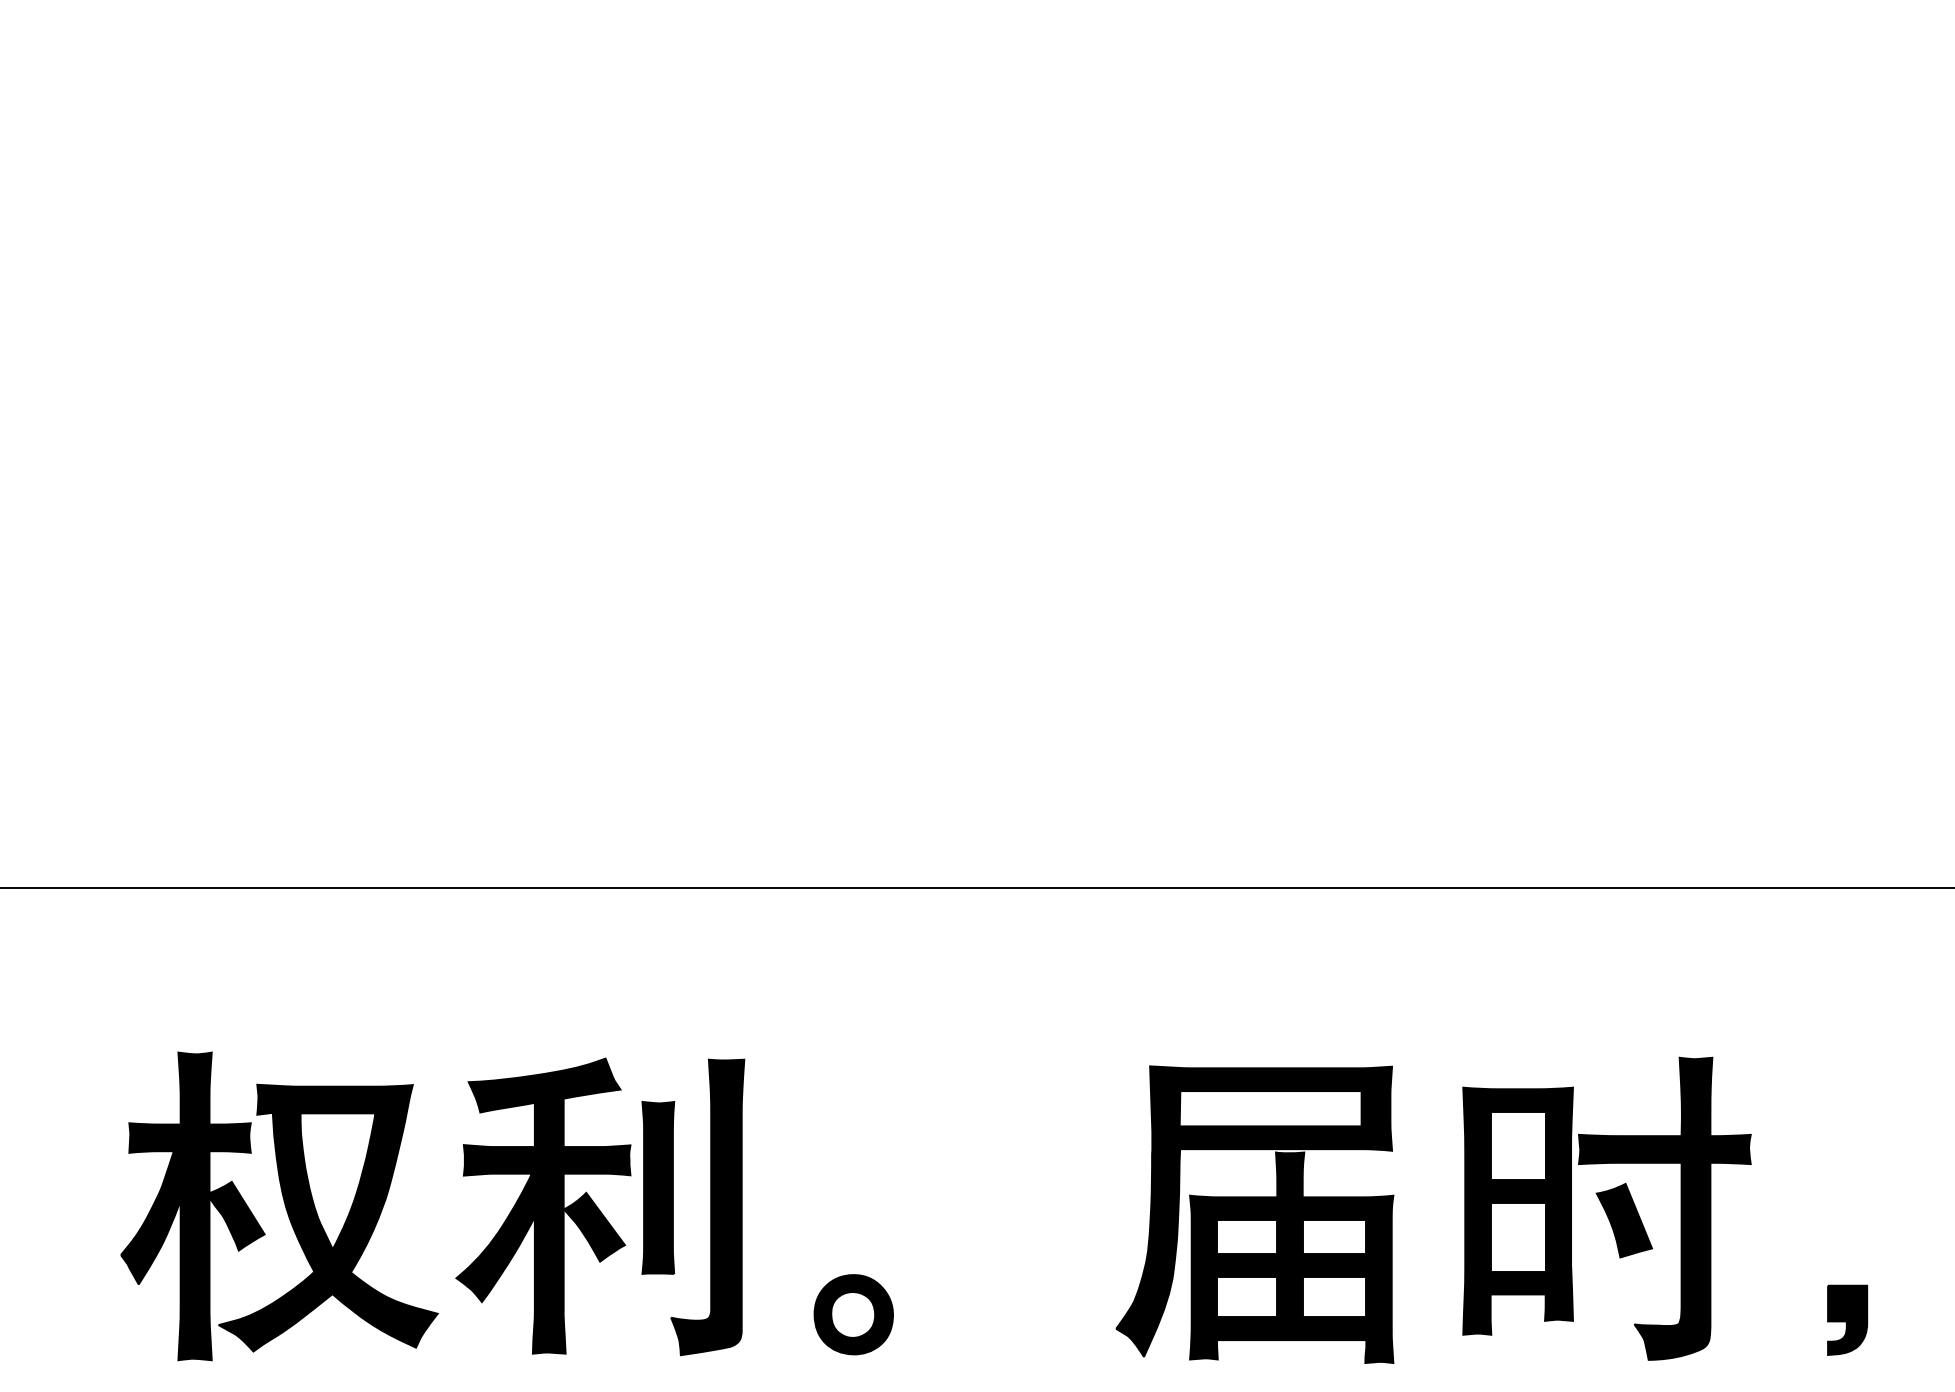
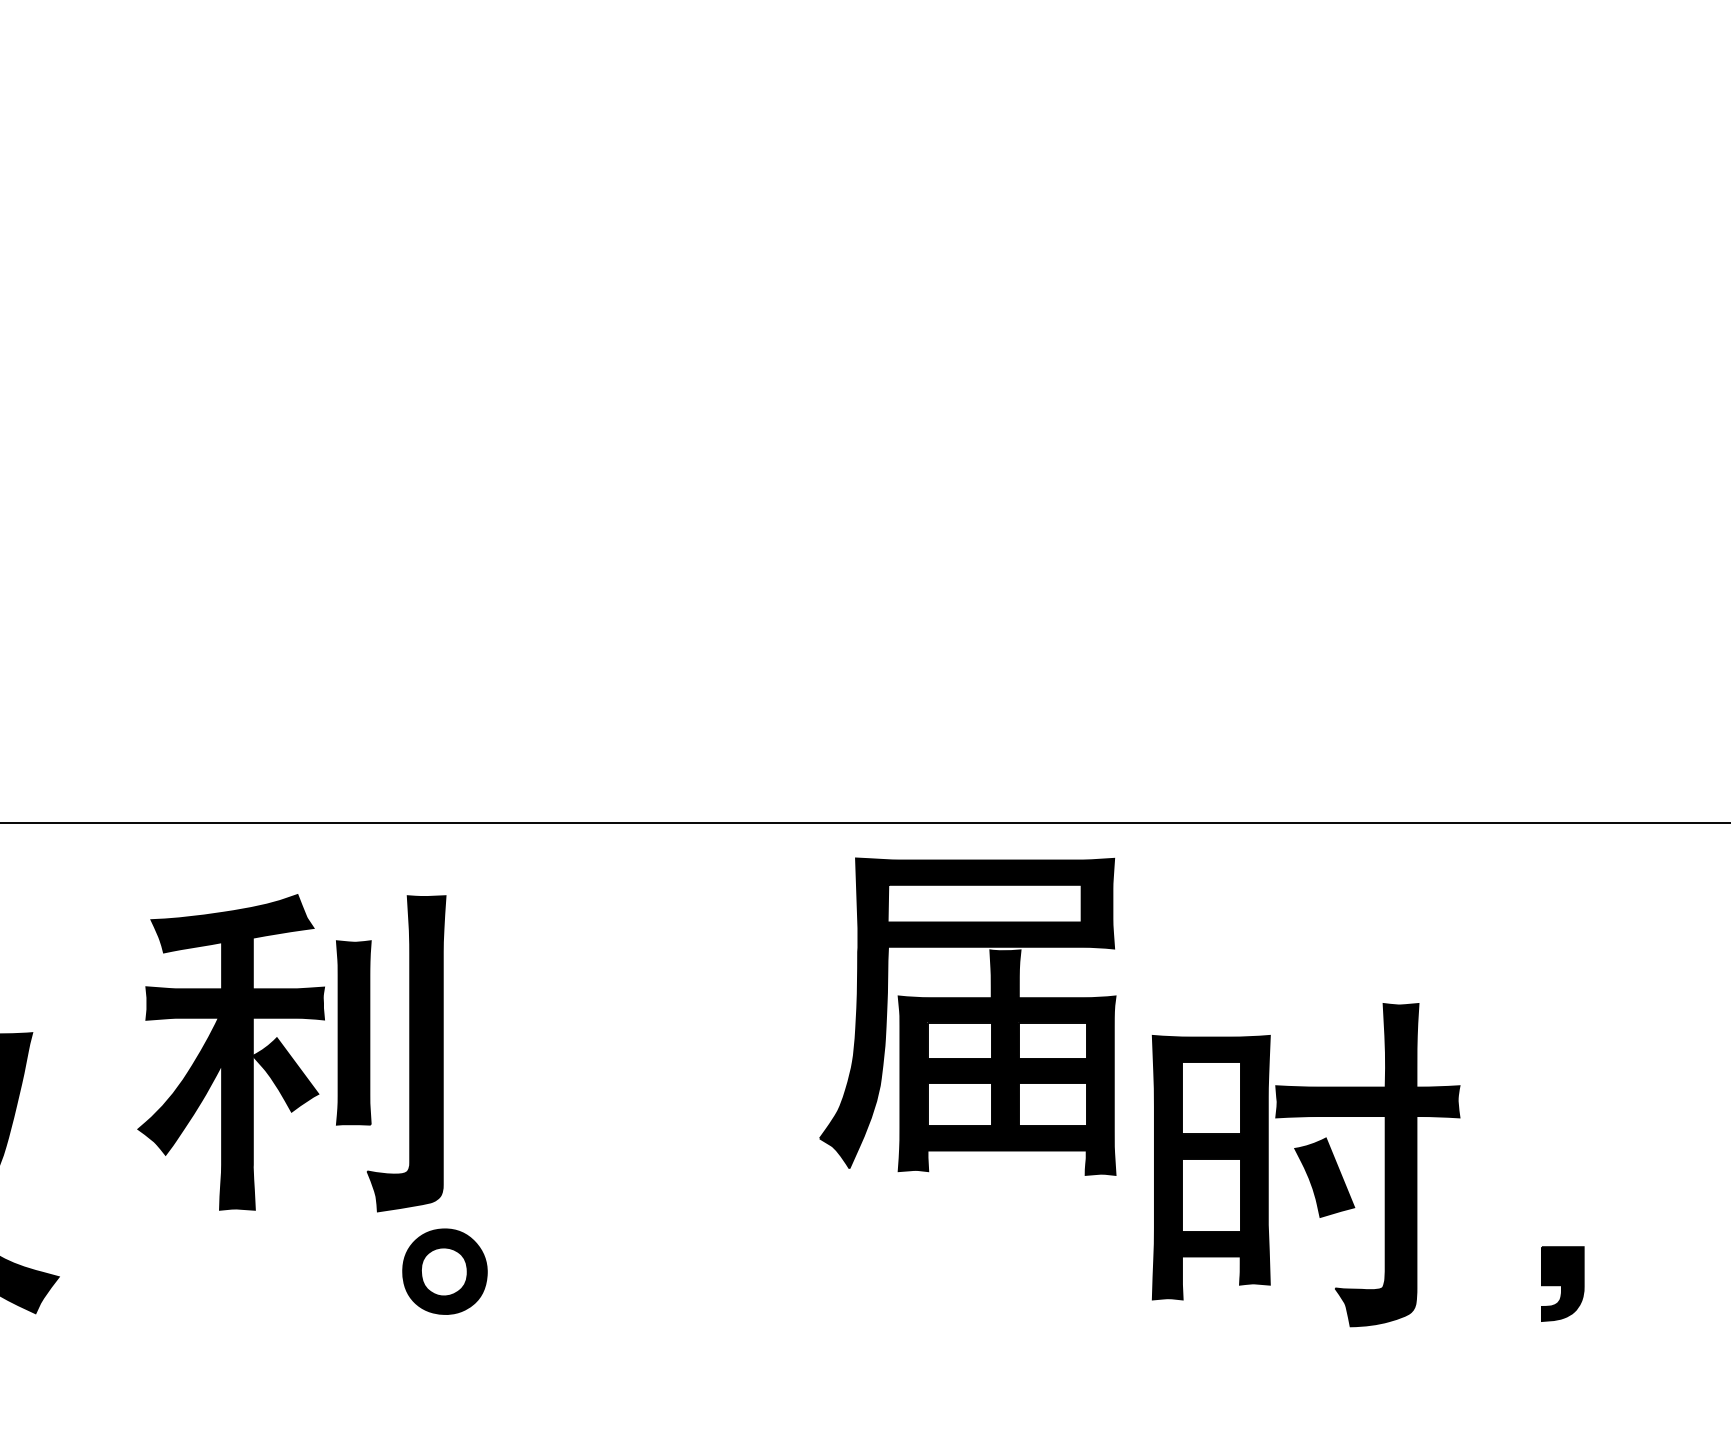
part: (600, 1206) -> (292, 1052), moved
part: (1254, 1214) -> (967, 1016), moved
part: (853, 1314) -> (444, 1271), moved

